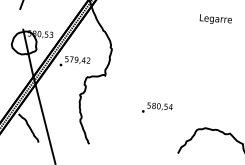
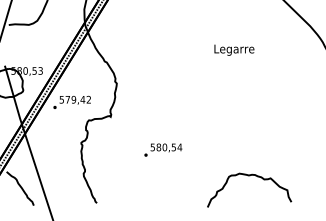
text: (216, 19) -> (234, 49), moved
text: (157, 107) -> (163, 149), moved

